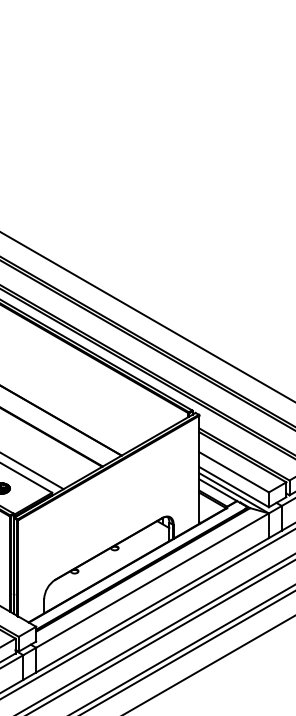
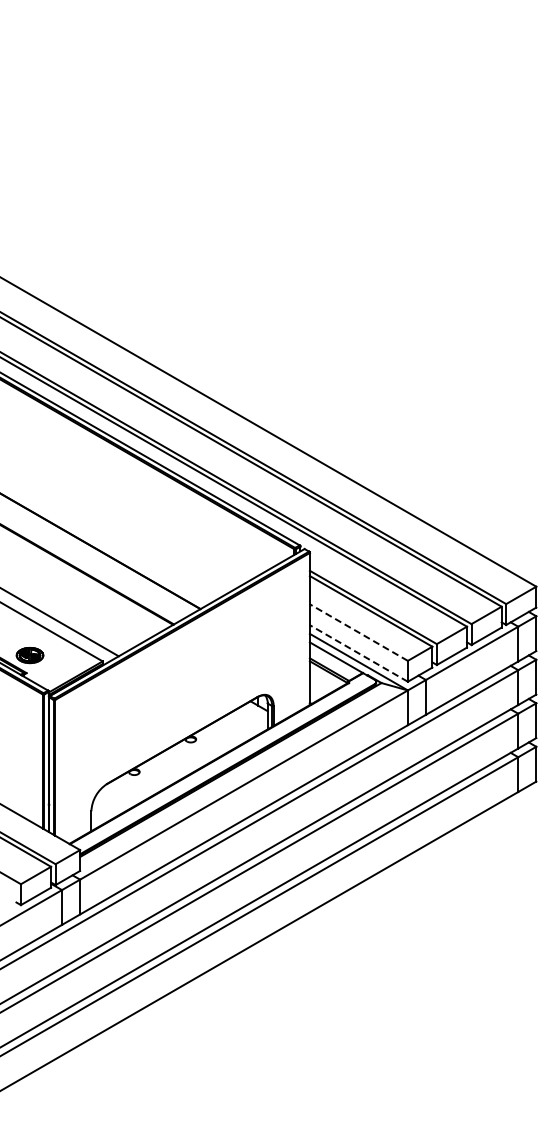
line: (233, 472) -> (358, 632), solid -> dashed
line: (233, 487) -> (358, 653), solid -> dashed

